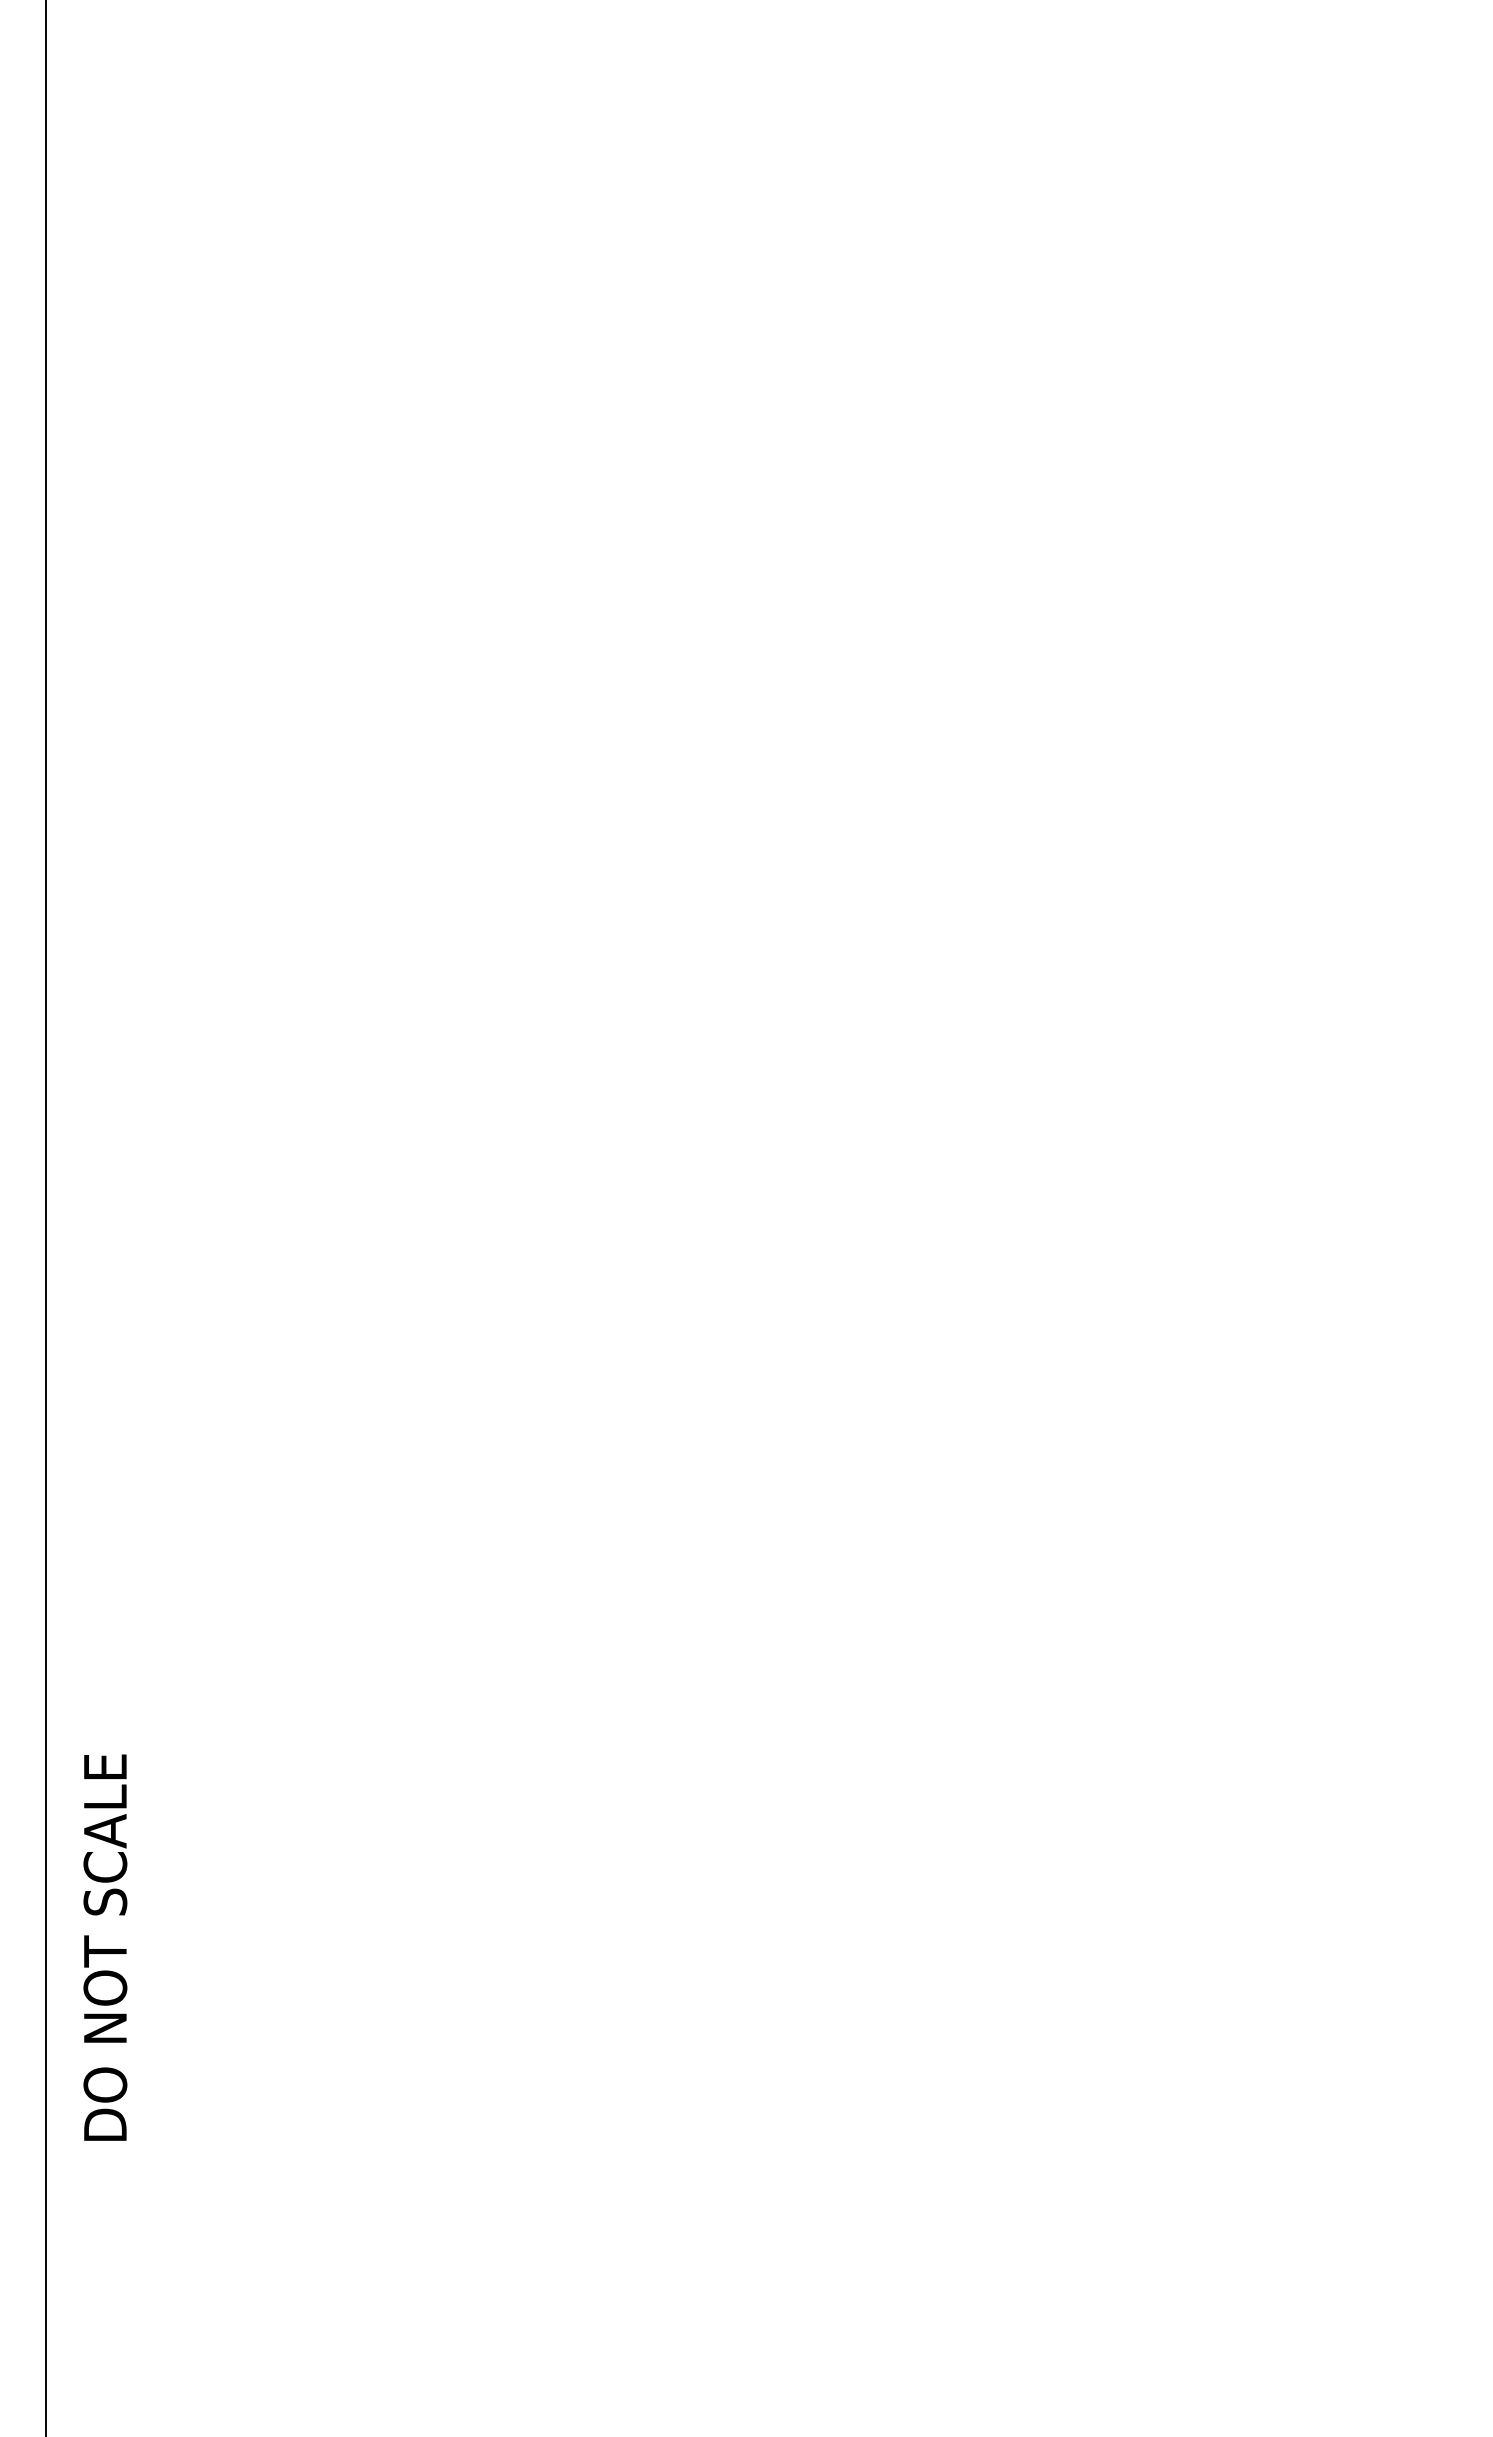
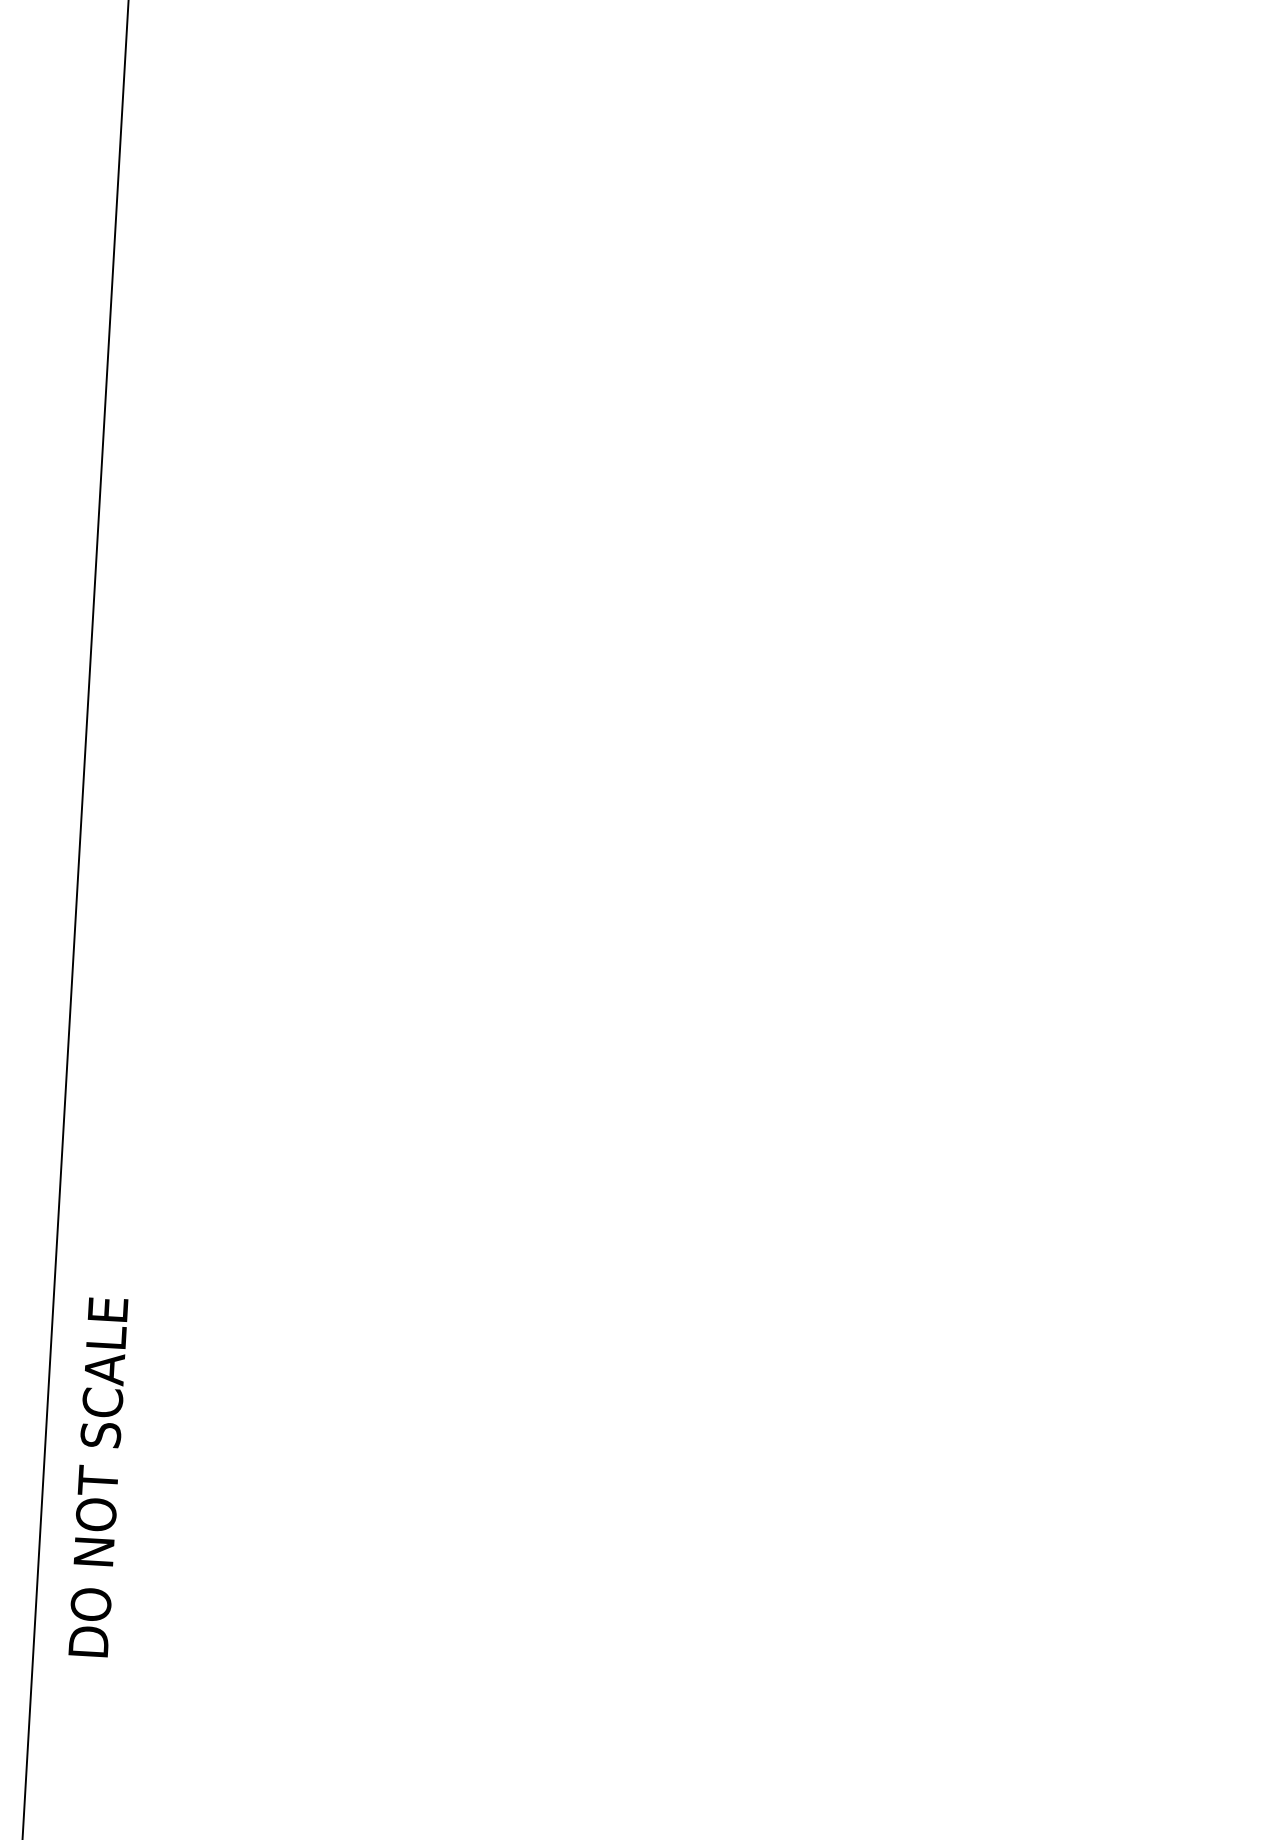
text: (105, 1947) -> (98, 1477), moved

